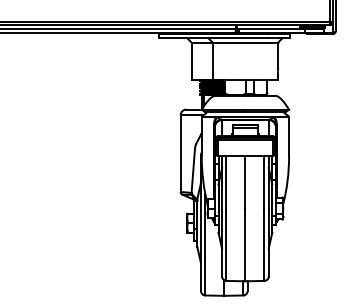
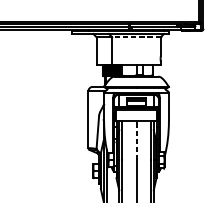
line: (245, 42) -> (136, 37), solid -> dashed
line: (245, 181) -> (136, 140), solid -> dashed

